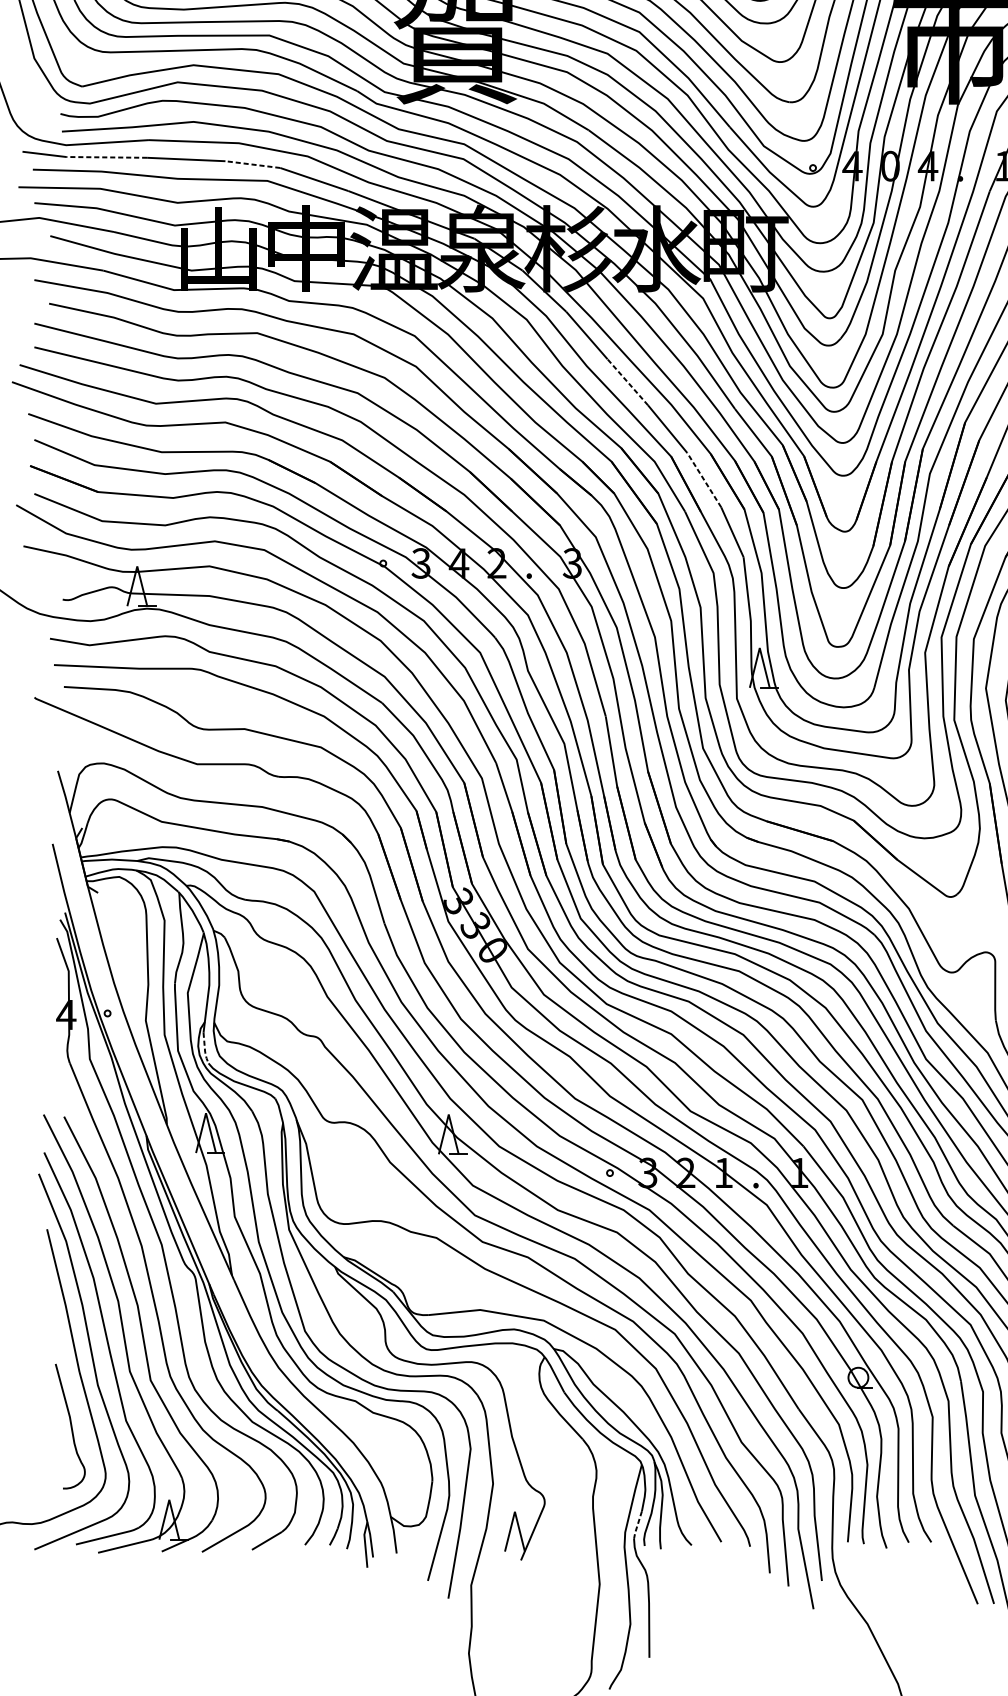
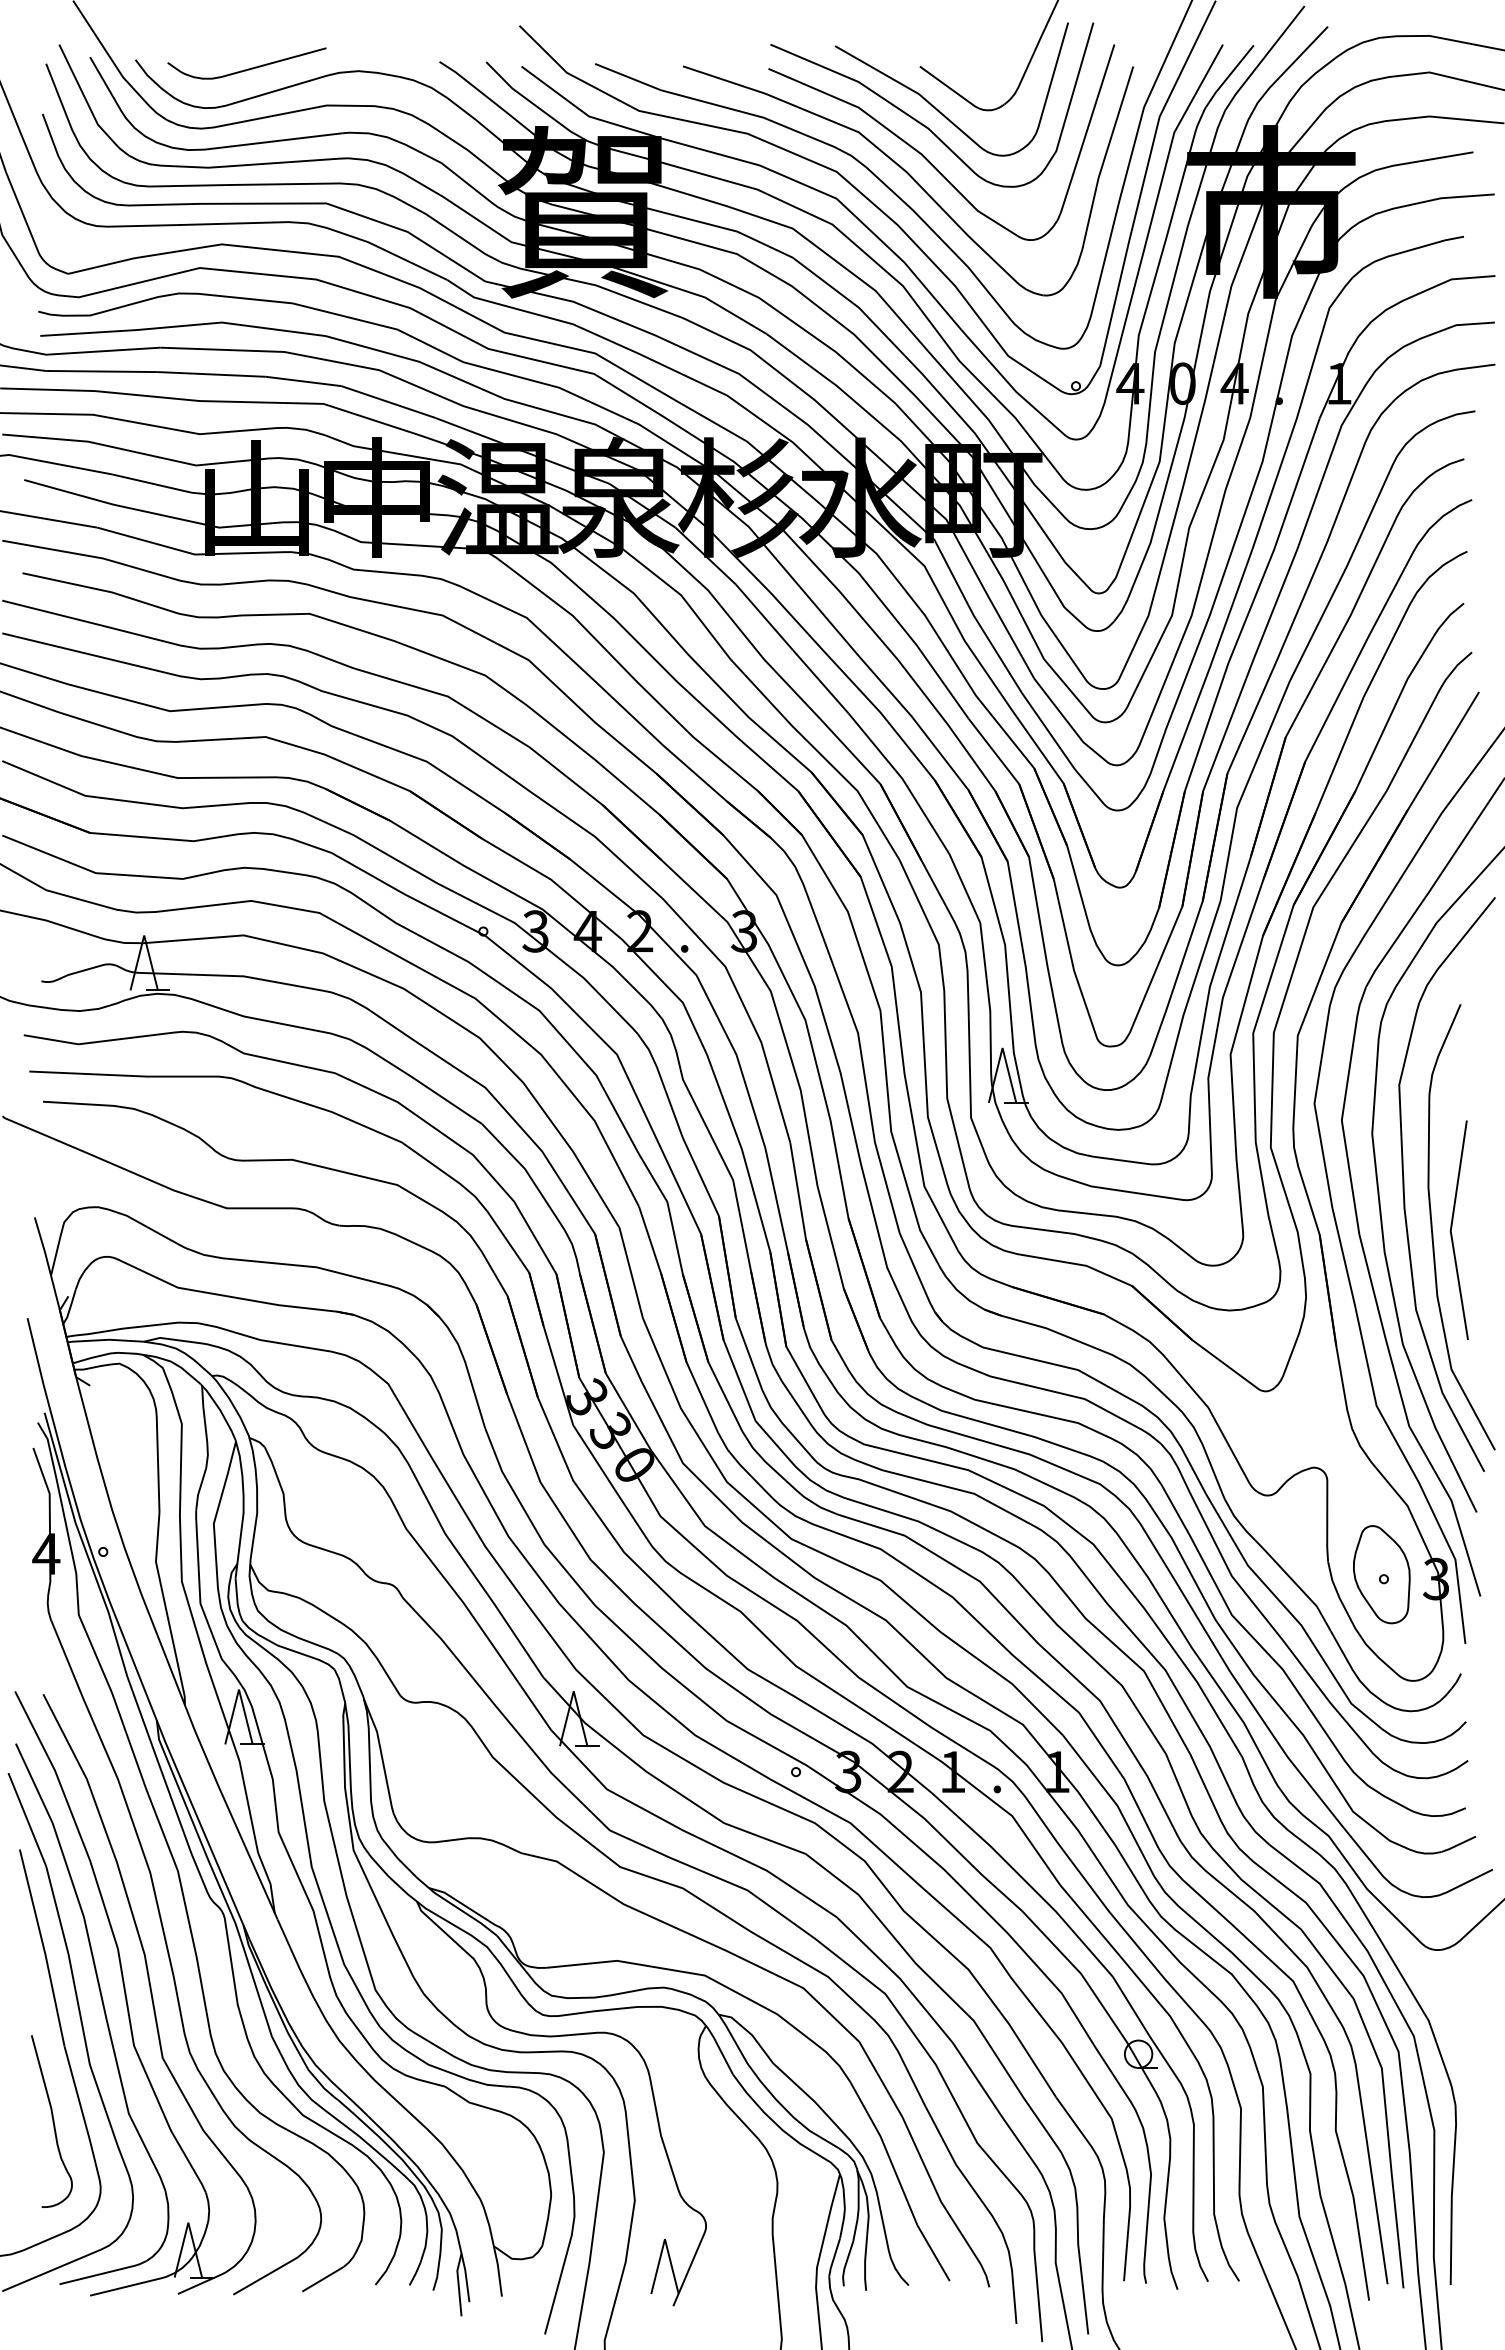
line: (107, 157) -> (102, 371), dashed -> solid
line: (252, 164) -> (303, 381), dashed -> solid
line: (627, 382) -> (820, 681), dashed -> solid
line: (703, 480) -> (925, 816), dashed -> solid
line: (204, 1050) -> (237, 1602), dashed -> solid
line: (637, 1525) -> (833, 2258), dashed -> solid

